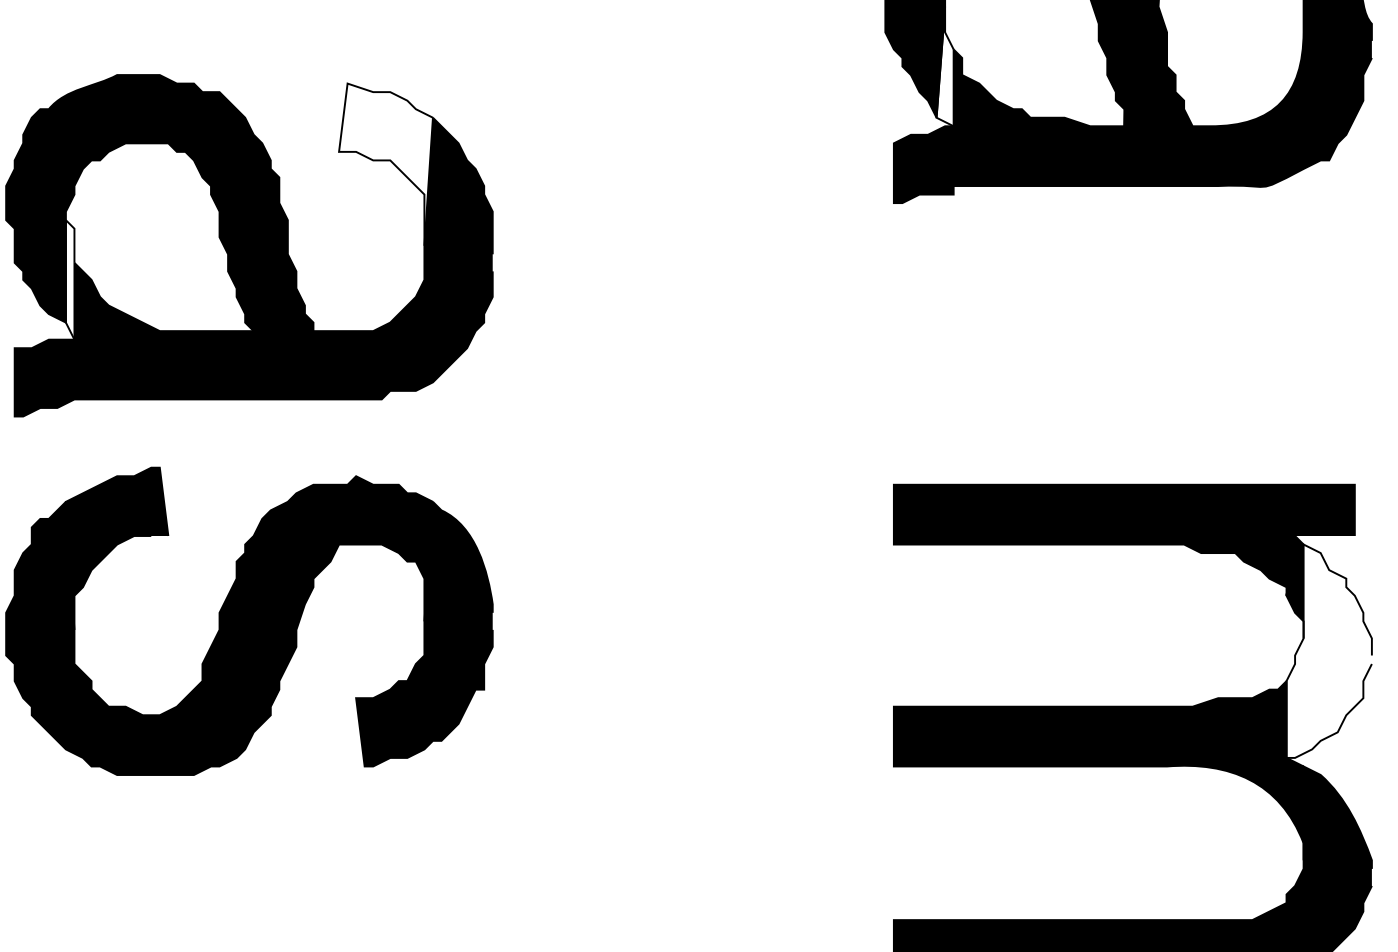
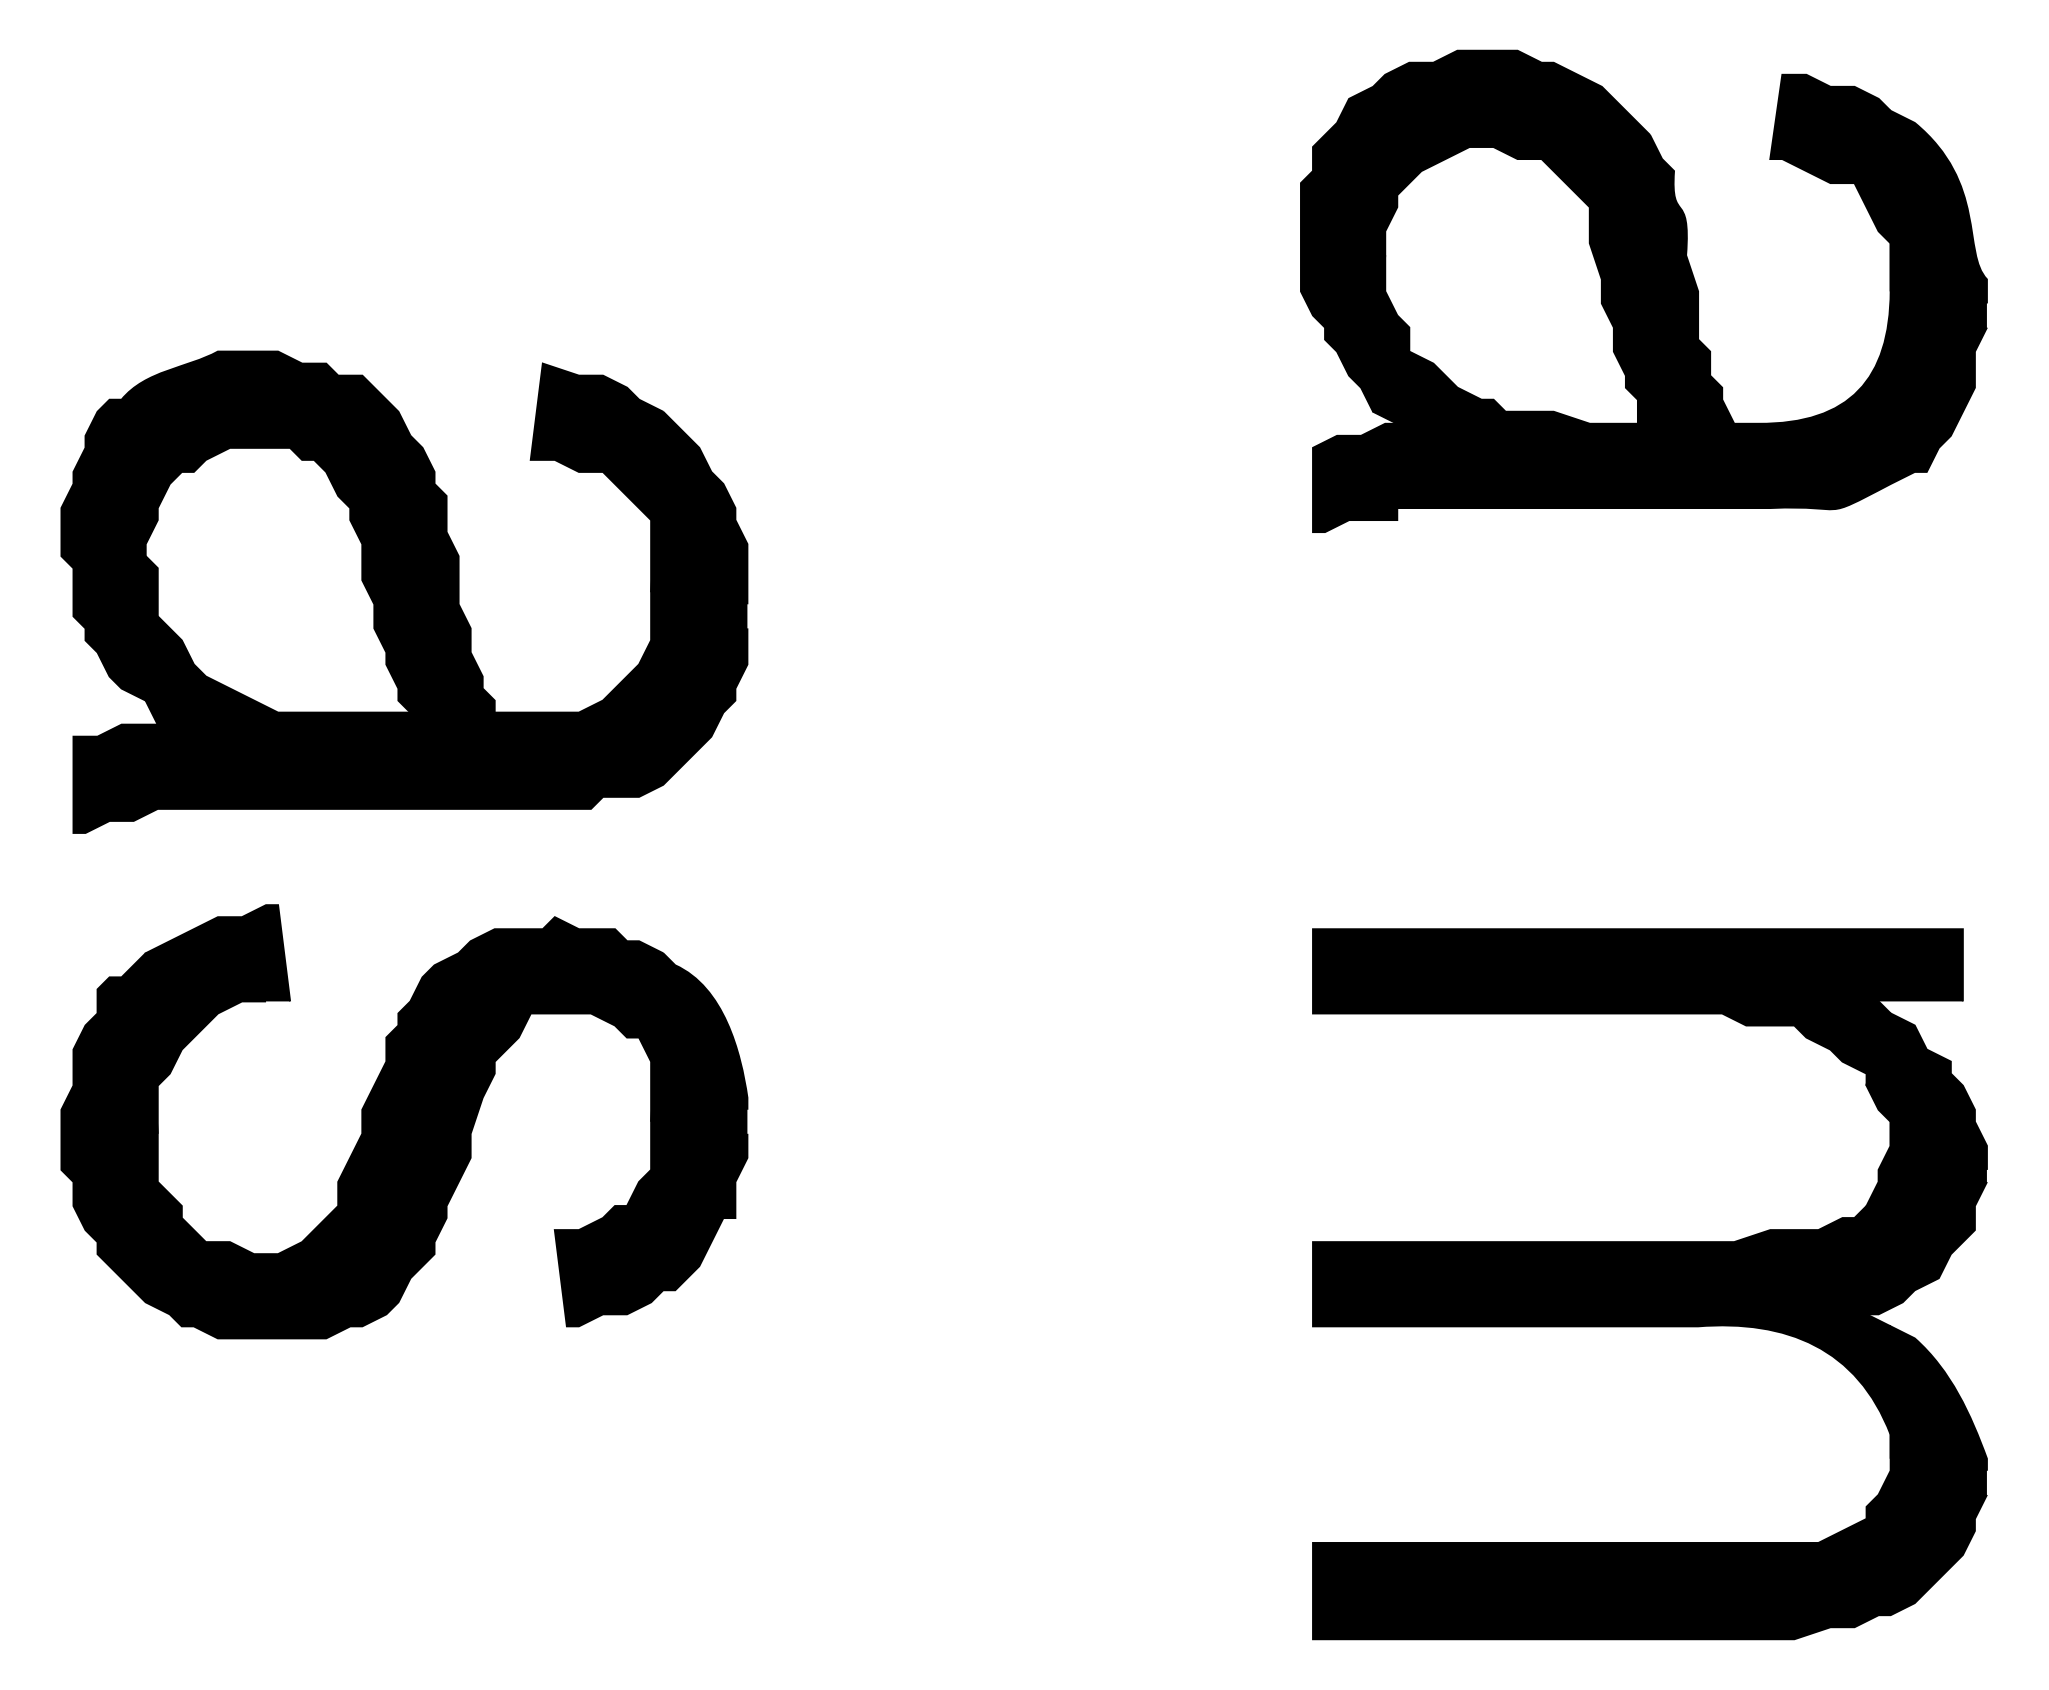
fill: (945, 66) -> (1385, 339), added
fill: (385, 164) -> (596, 477), added
fill: (70, 279) -> (151, 640), added
fill: (1329, 650) -> (1926, 1163), added

